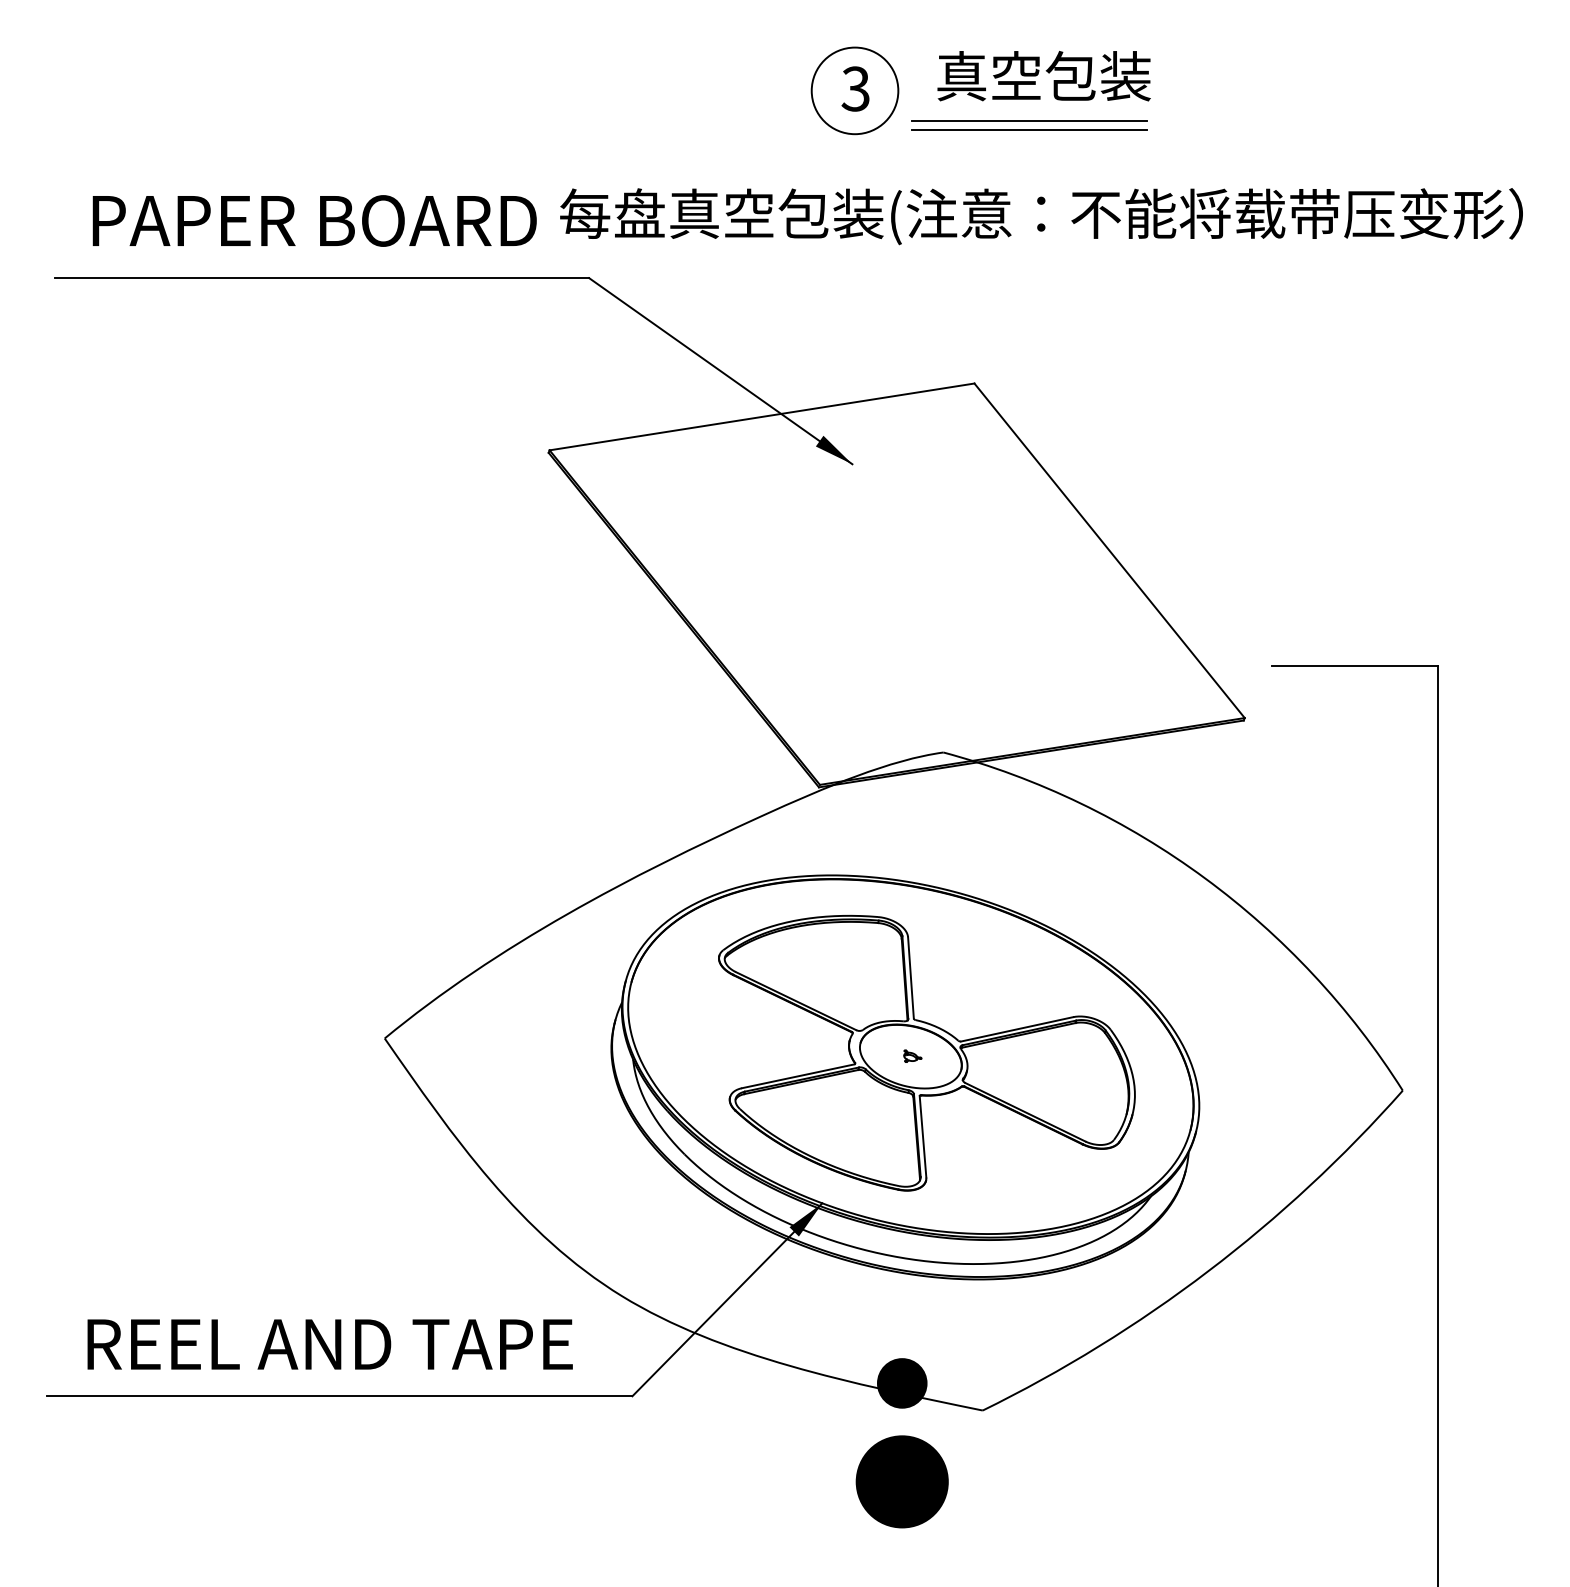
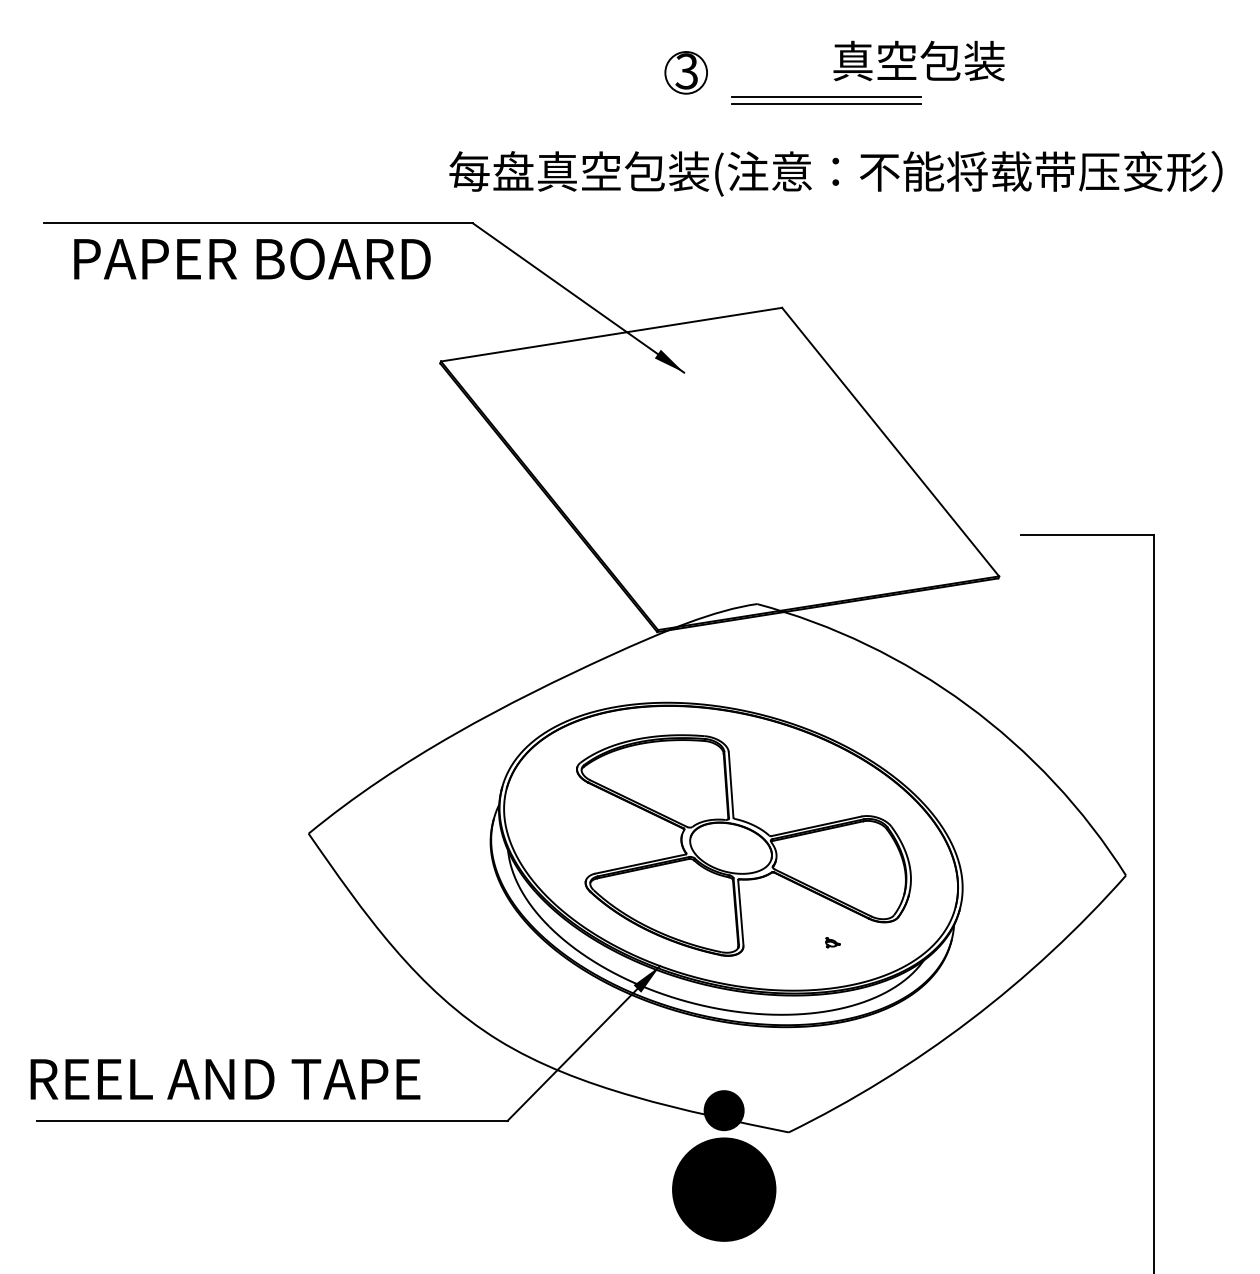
text: (1043, 76) -> (918, 61), moved
circle: (854, 90) -> (685, 72), size x0.6
text: (314, 220) -> (252, 258), moved
part: (912, 1055) -> (832, 942), moved
text: (329, 1344) -> (224, 1079), moved
part: (901, 1481) -> (723, 1189), size x1.4

